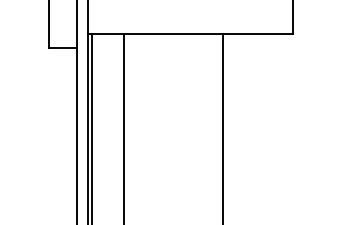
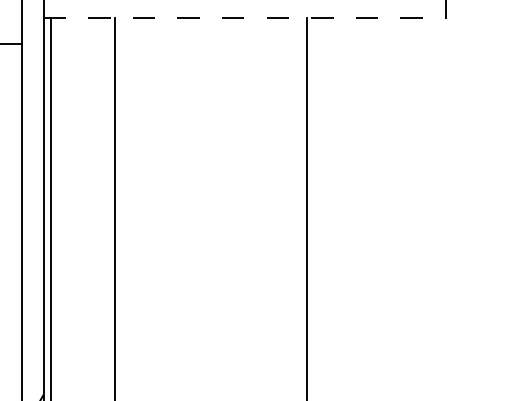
line: (191, 34) -> (246, 18), solid -> dashed

